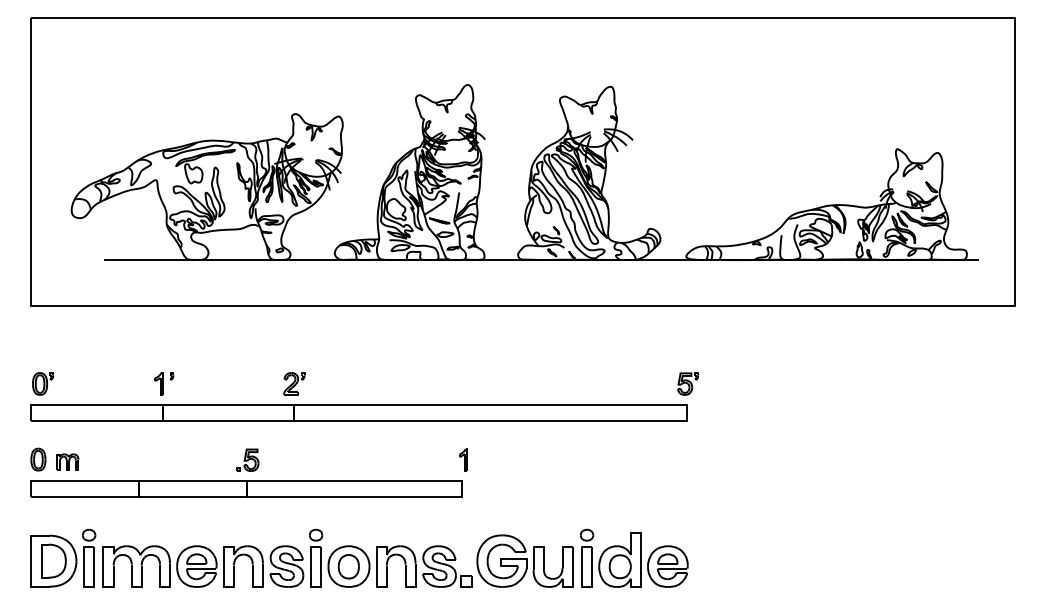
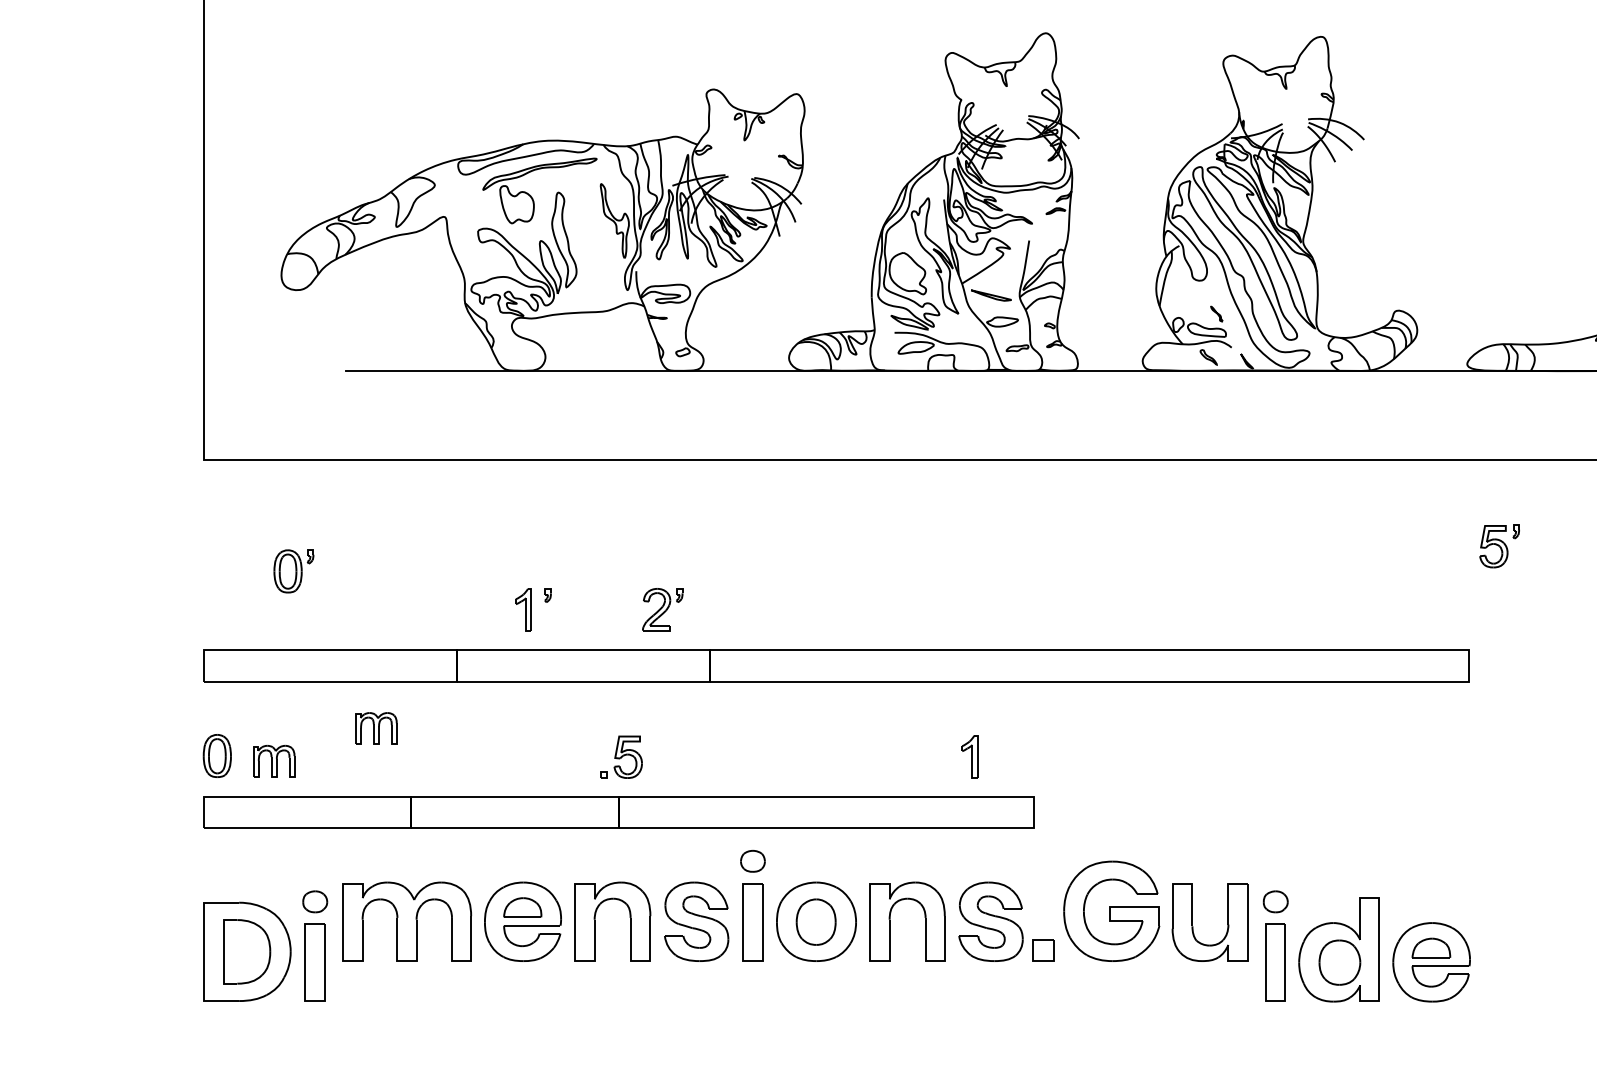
part: (43, 383) -> (294, 570), moved
part: (164, 383) -> (533, 609), moved
part: (294, 383) -> (663, 609), moved
part: (688, 383) -> (1500, 545), moved
part: (120, 444) -> (375, 726), added
part: (463, 459) -> (969, 755), moved
part: (337, 557) -> (794, 904), moved

